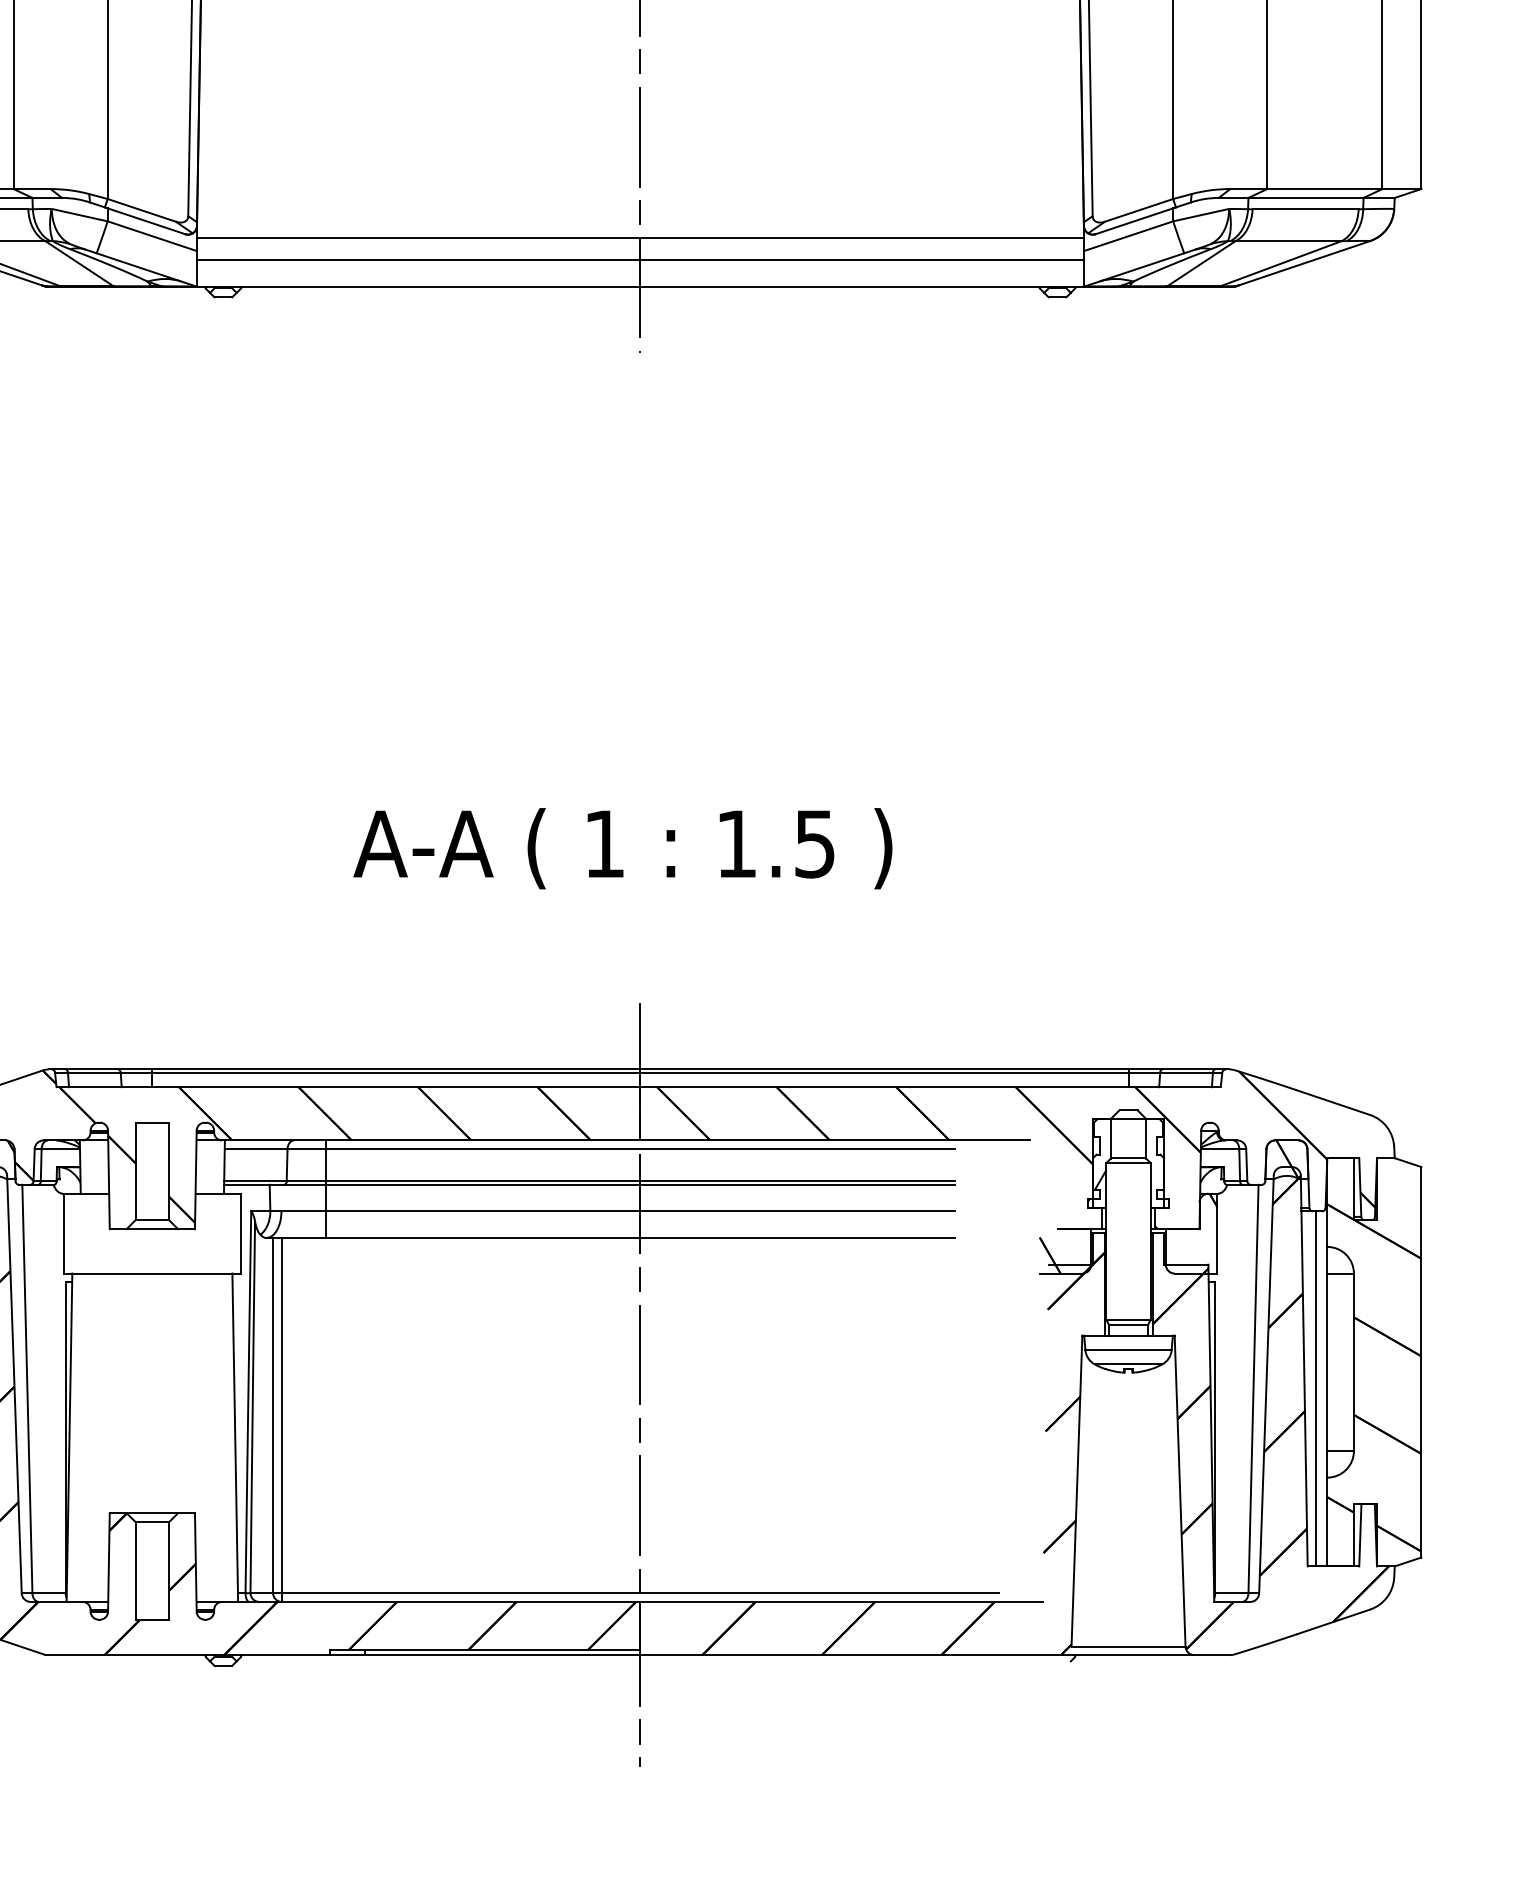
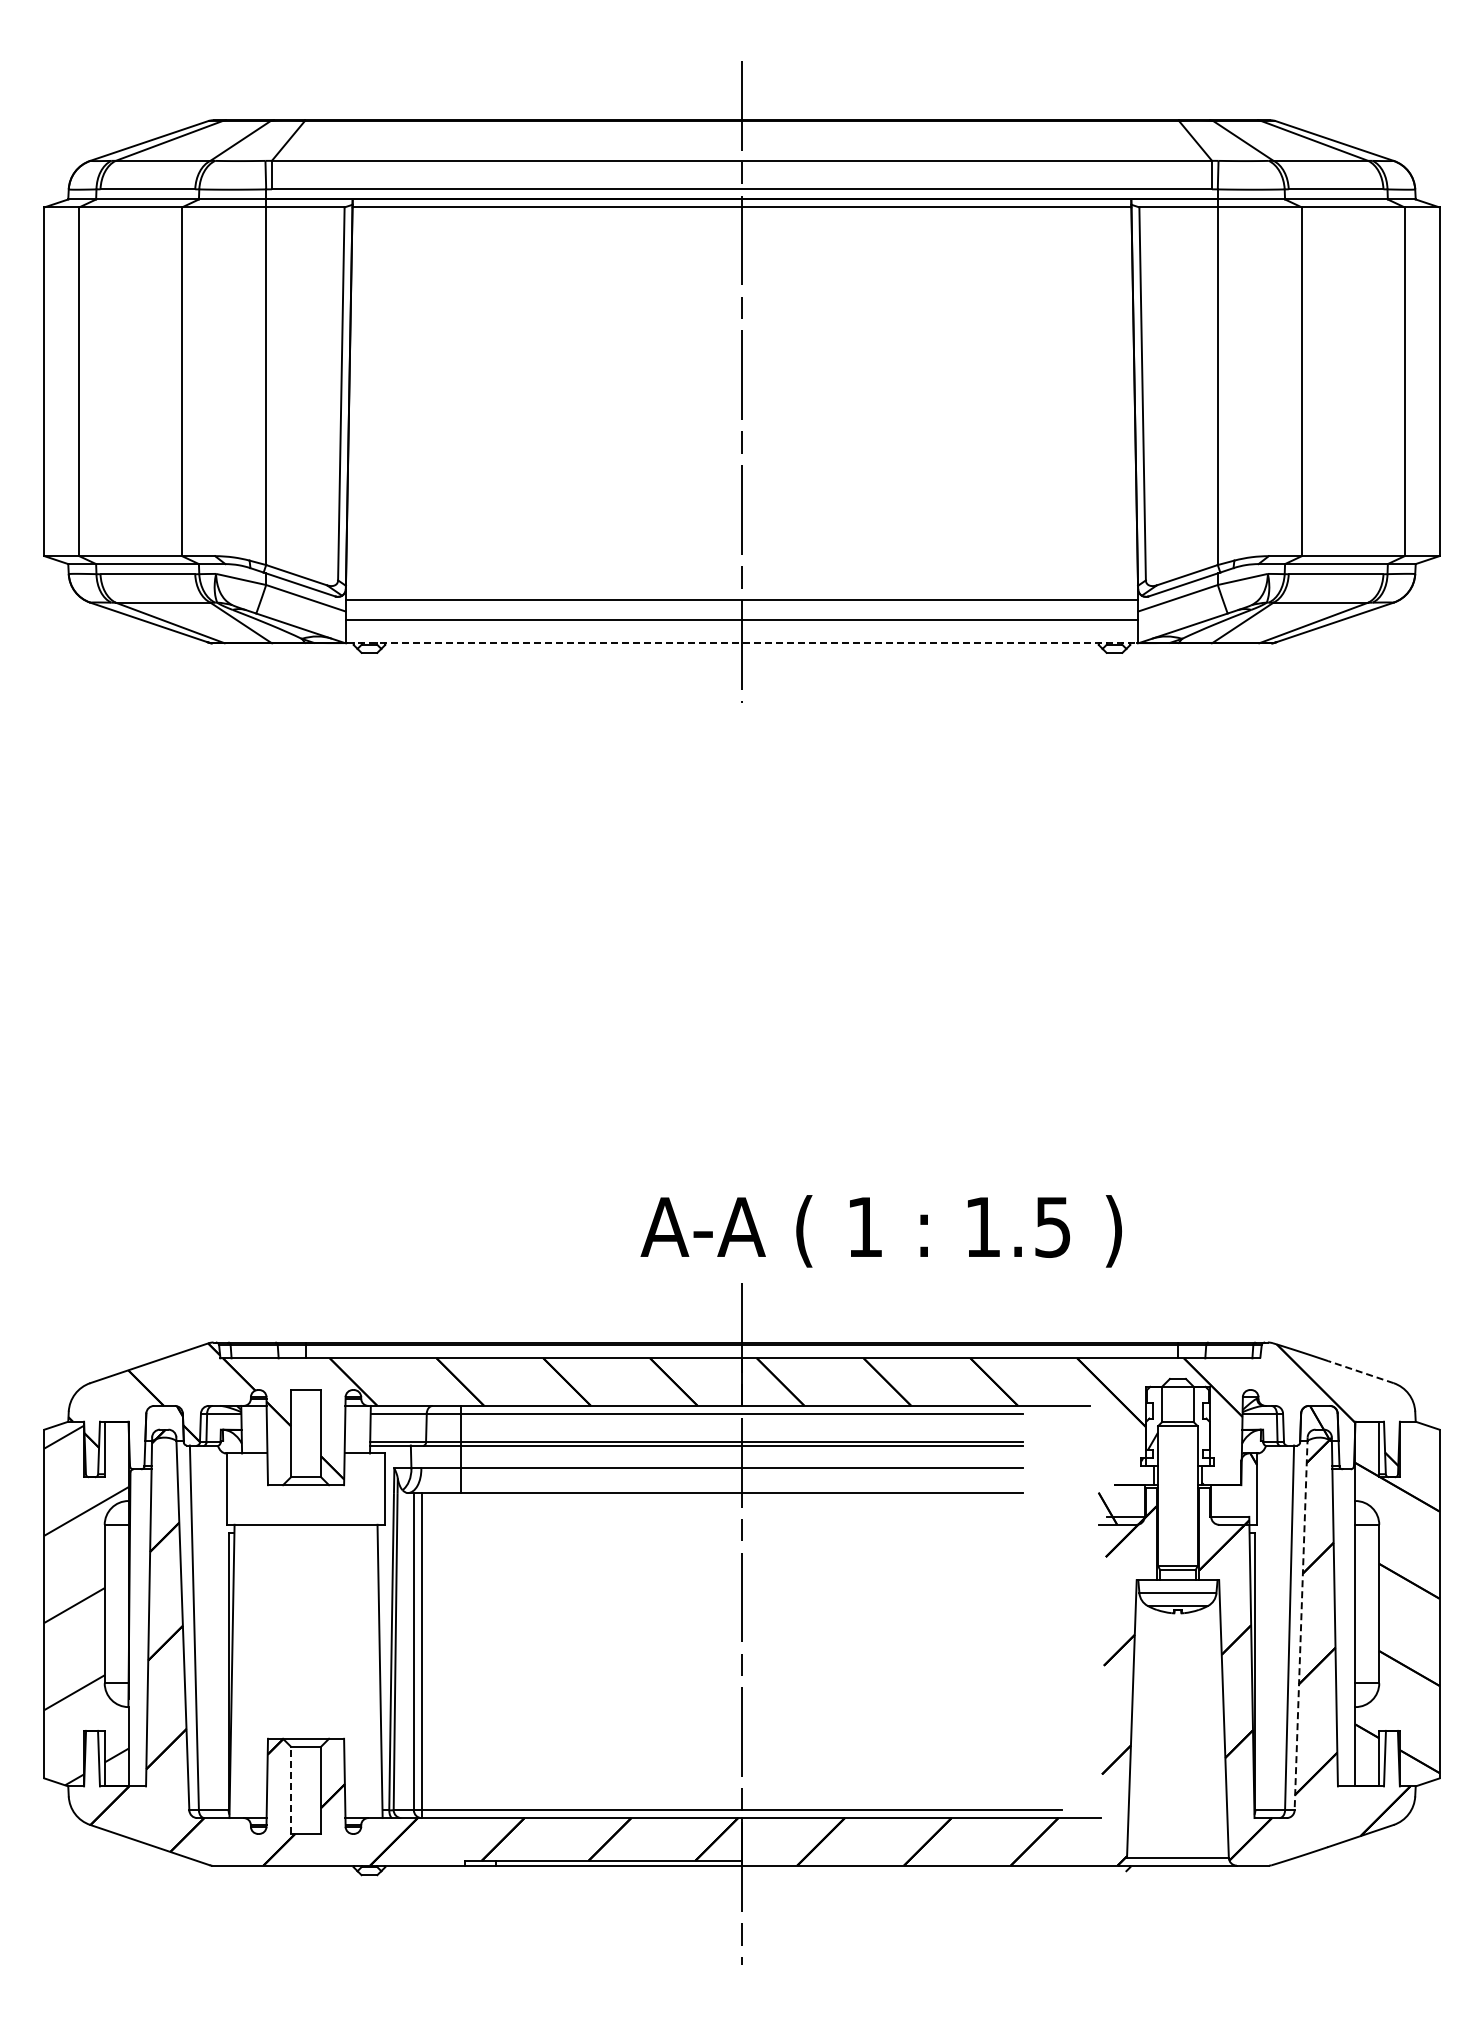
line: (641, 286) -> (742, 643), solid -> dashed
text: (621, 848) -> (880, 1231), moved
line: (1332, 1103) -> (1360, 1372), solid -> dashed
line: (1266, 1384) -> (1301, 1623), solid -> dashed
line: (1316, 1388) -> (1345, 1627), removed
line: (134, 1571) -> (290, 1790), solid -> dashed

